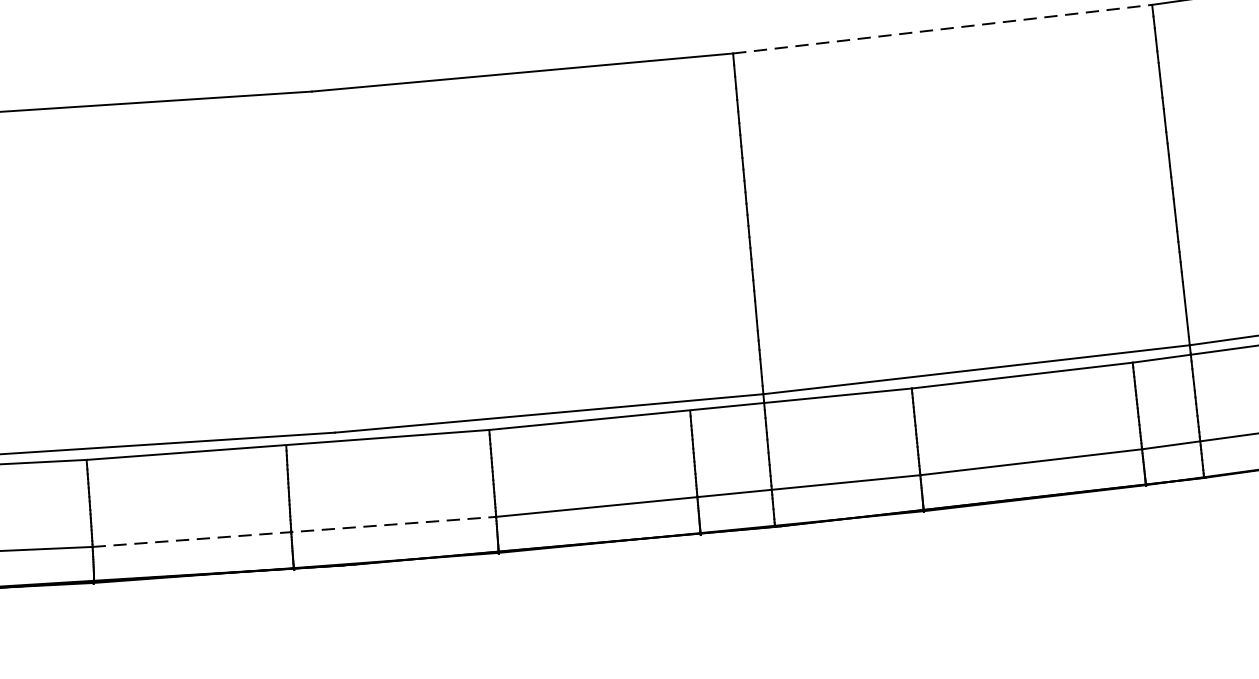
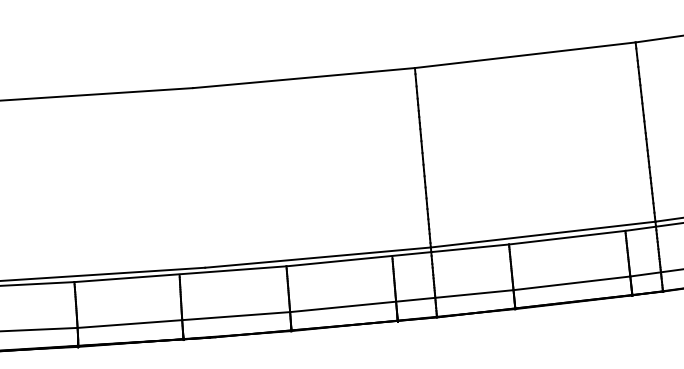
line: (943, 29) -> (525, 55), dashed -> solid
line: (293, 532) -> (183, 320), dashed -> solid

